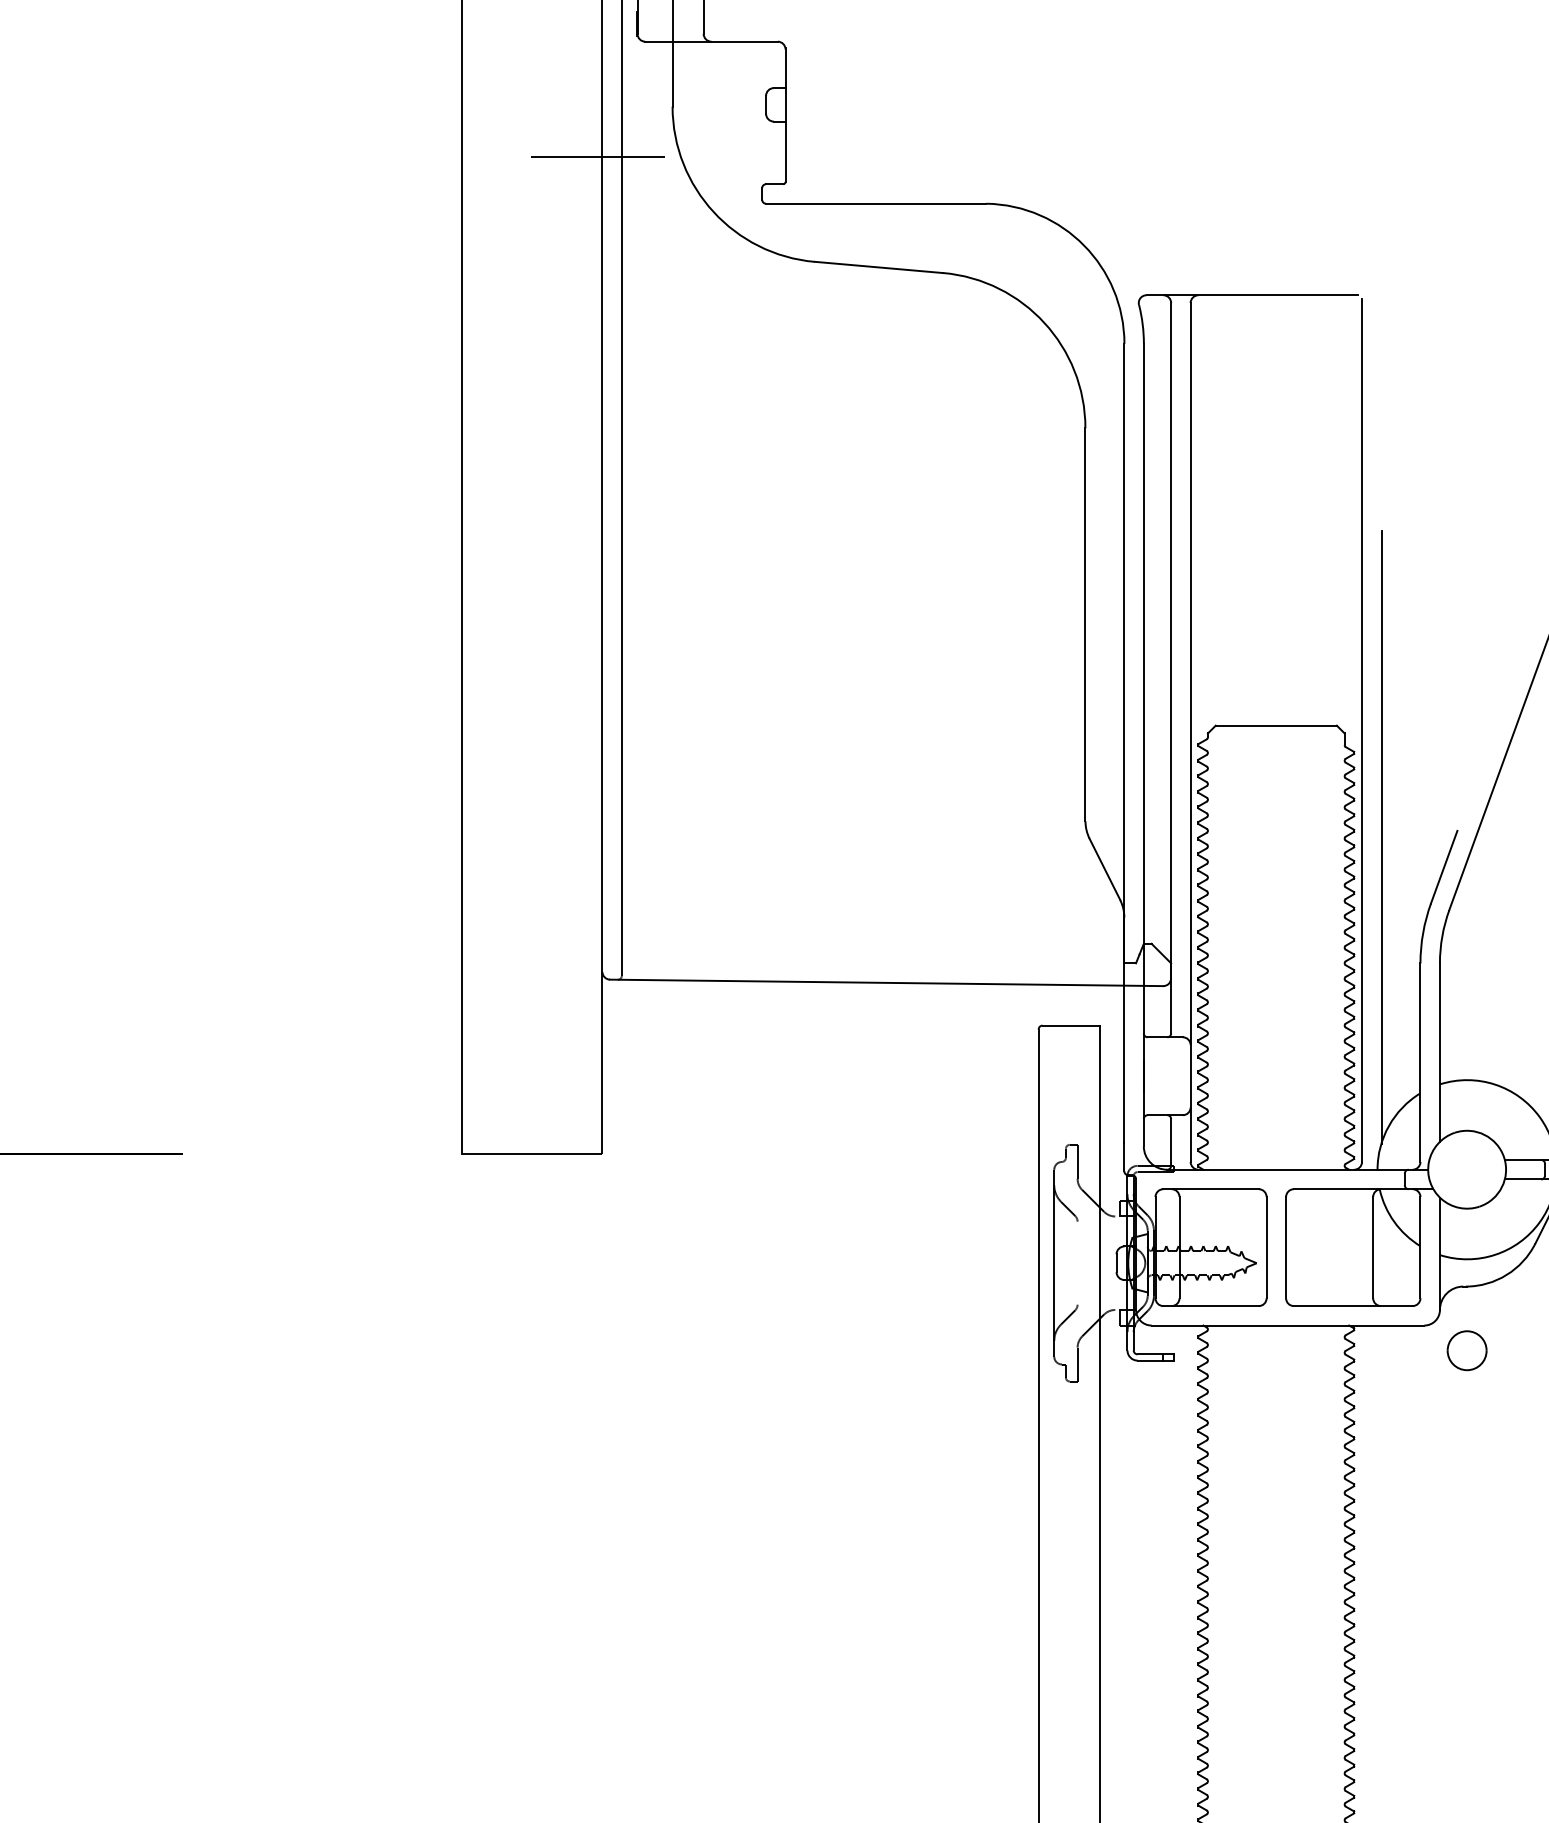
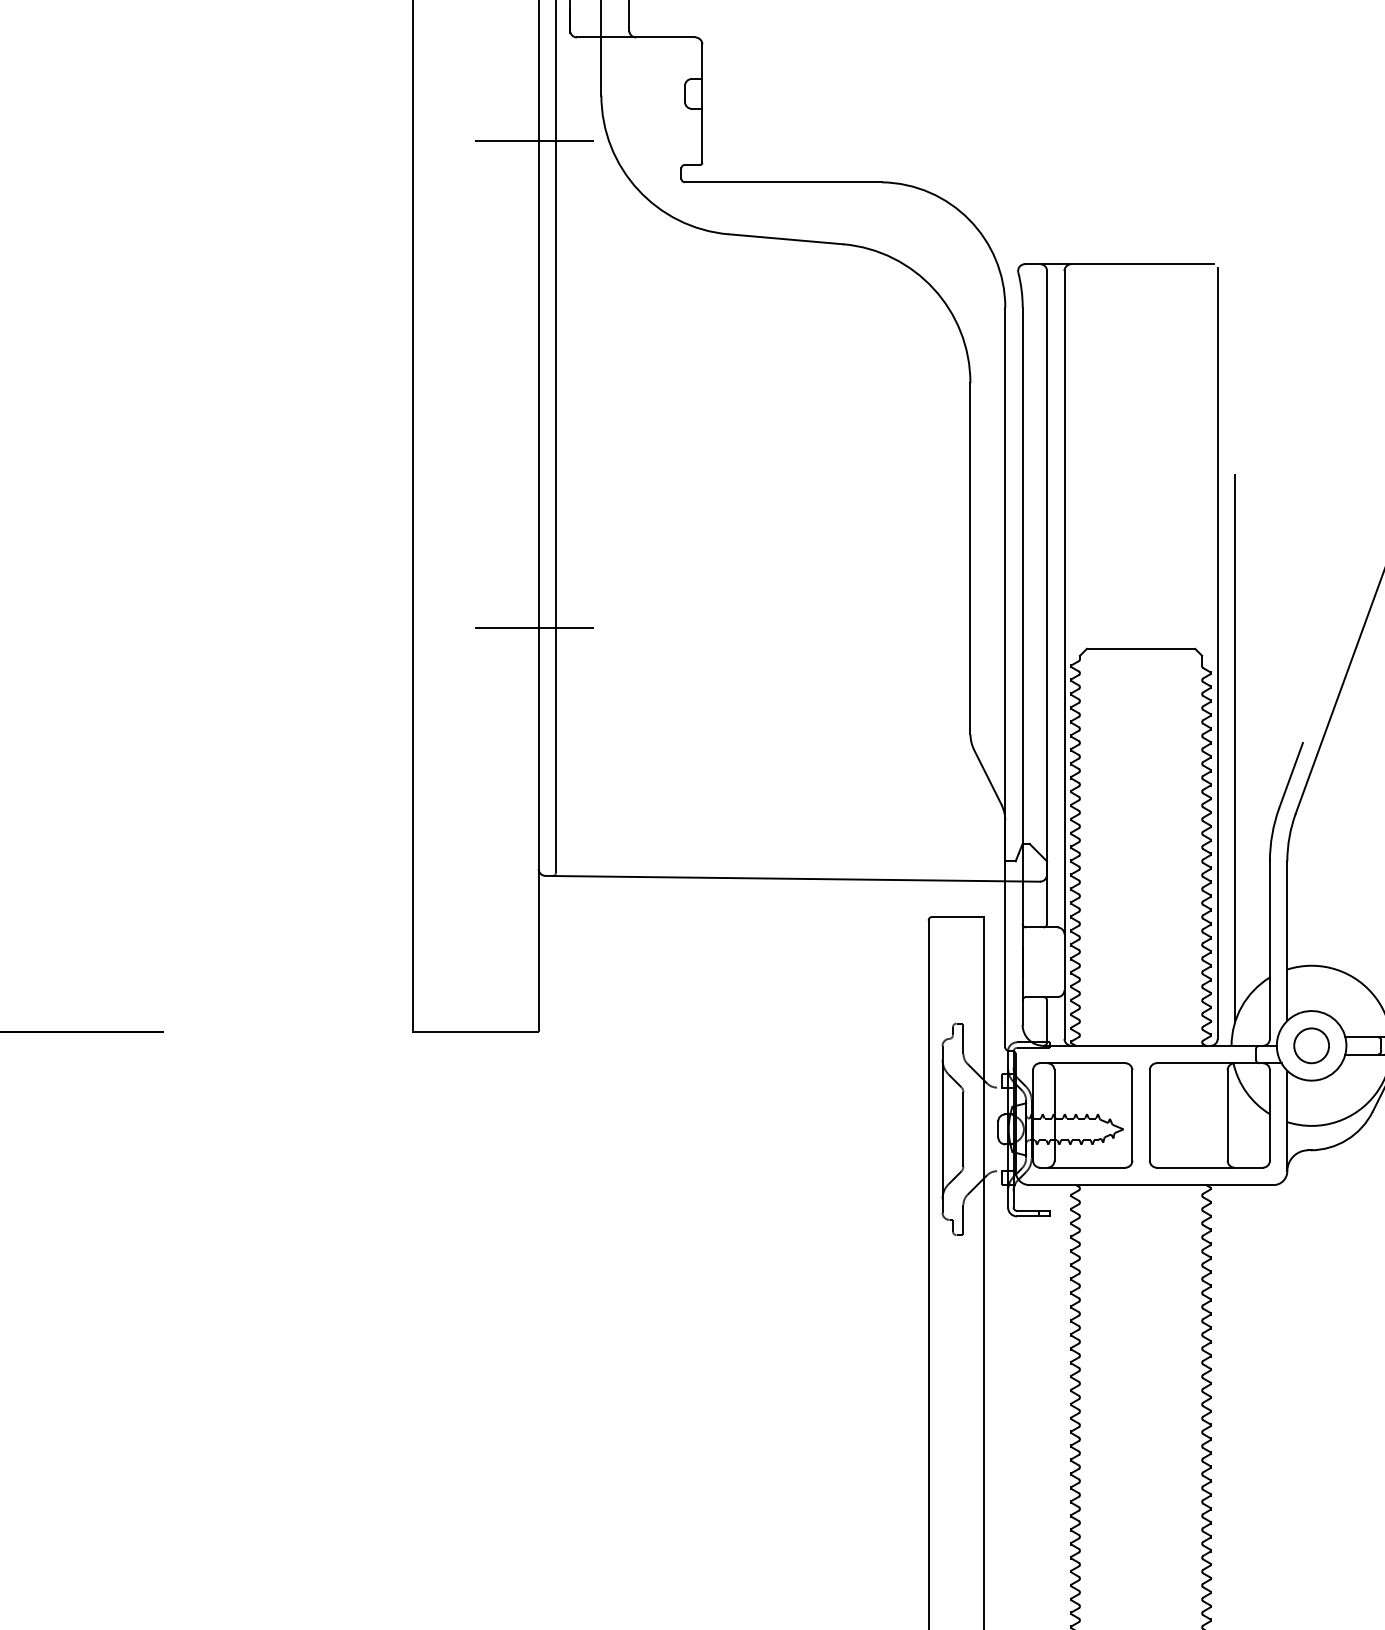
line: (597, 702) -> (534, 628), added
line: (1077, 1262) -> (963, 1128), added
part: (1466, 1350) -> (1311, 1045), moved

